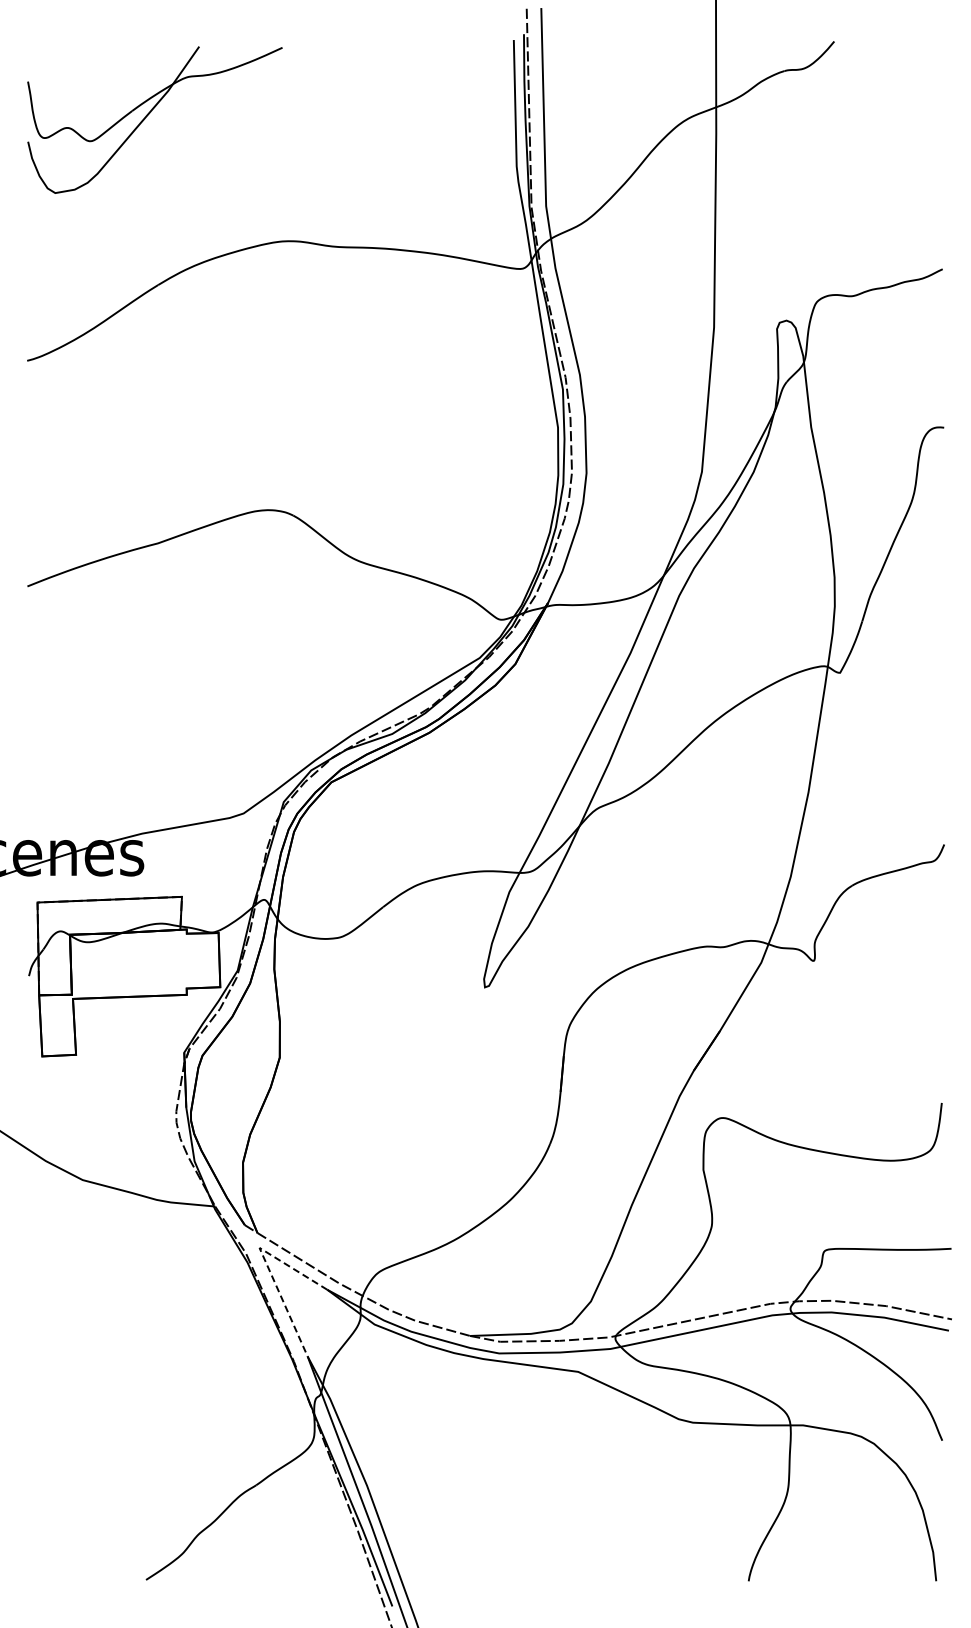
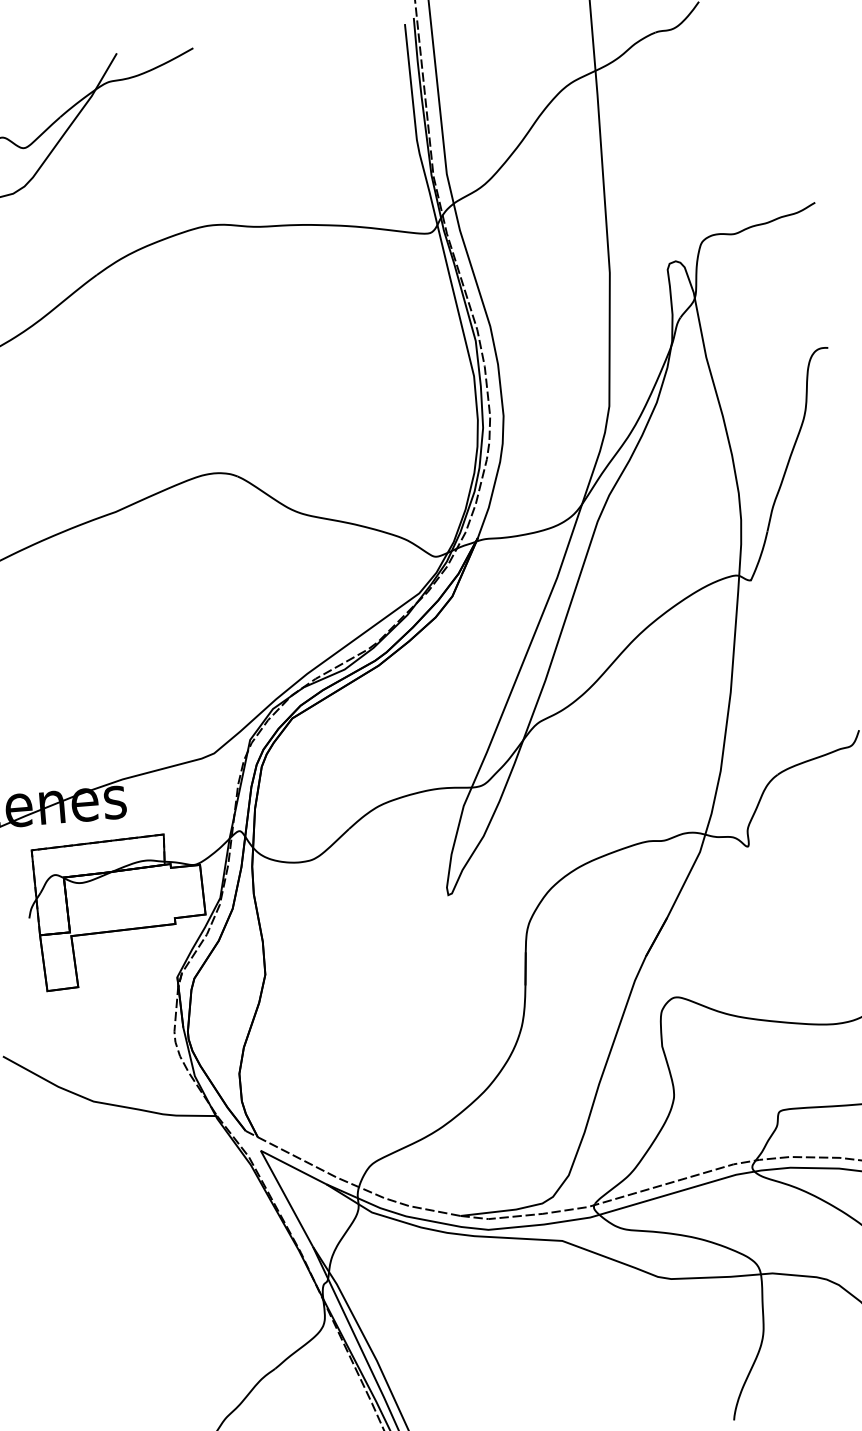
line: (267, 1265) -> (269, 1166), dashed -> solid

